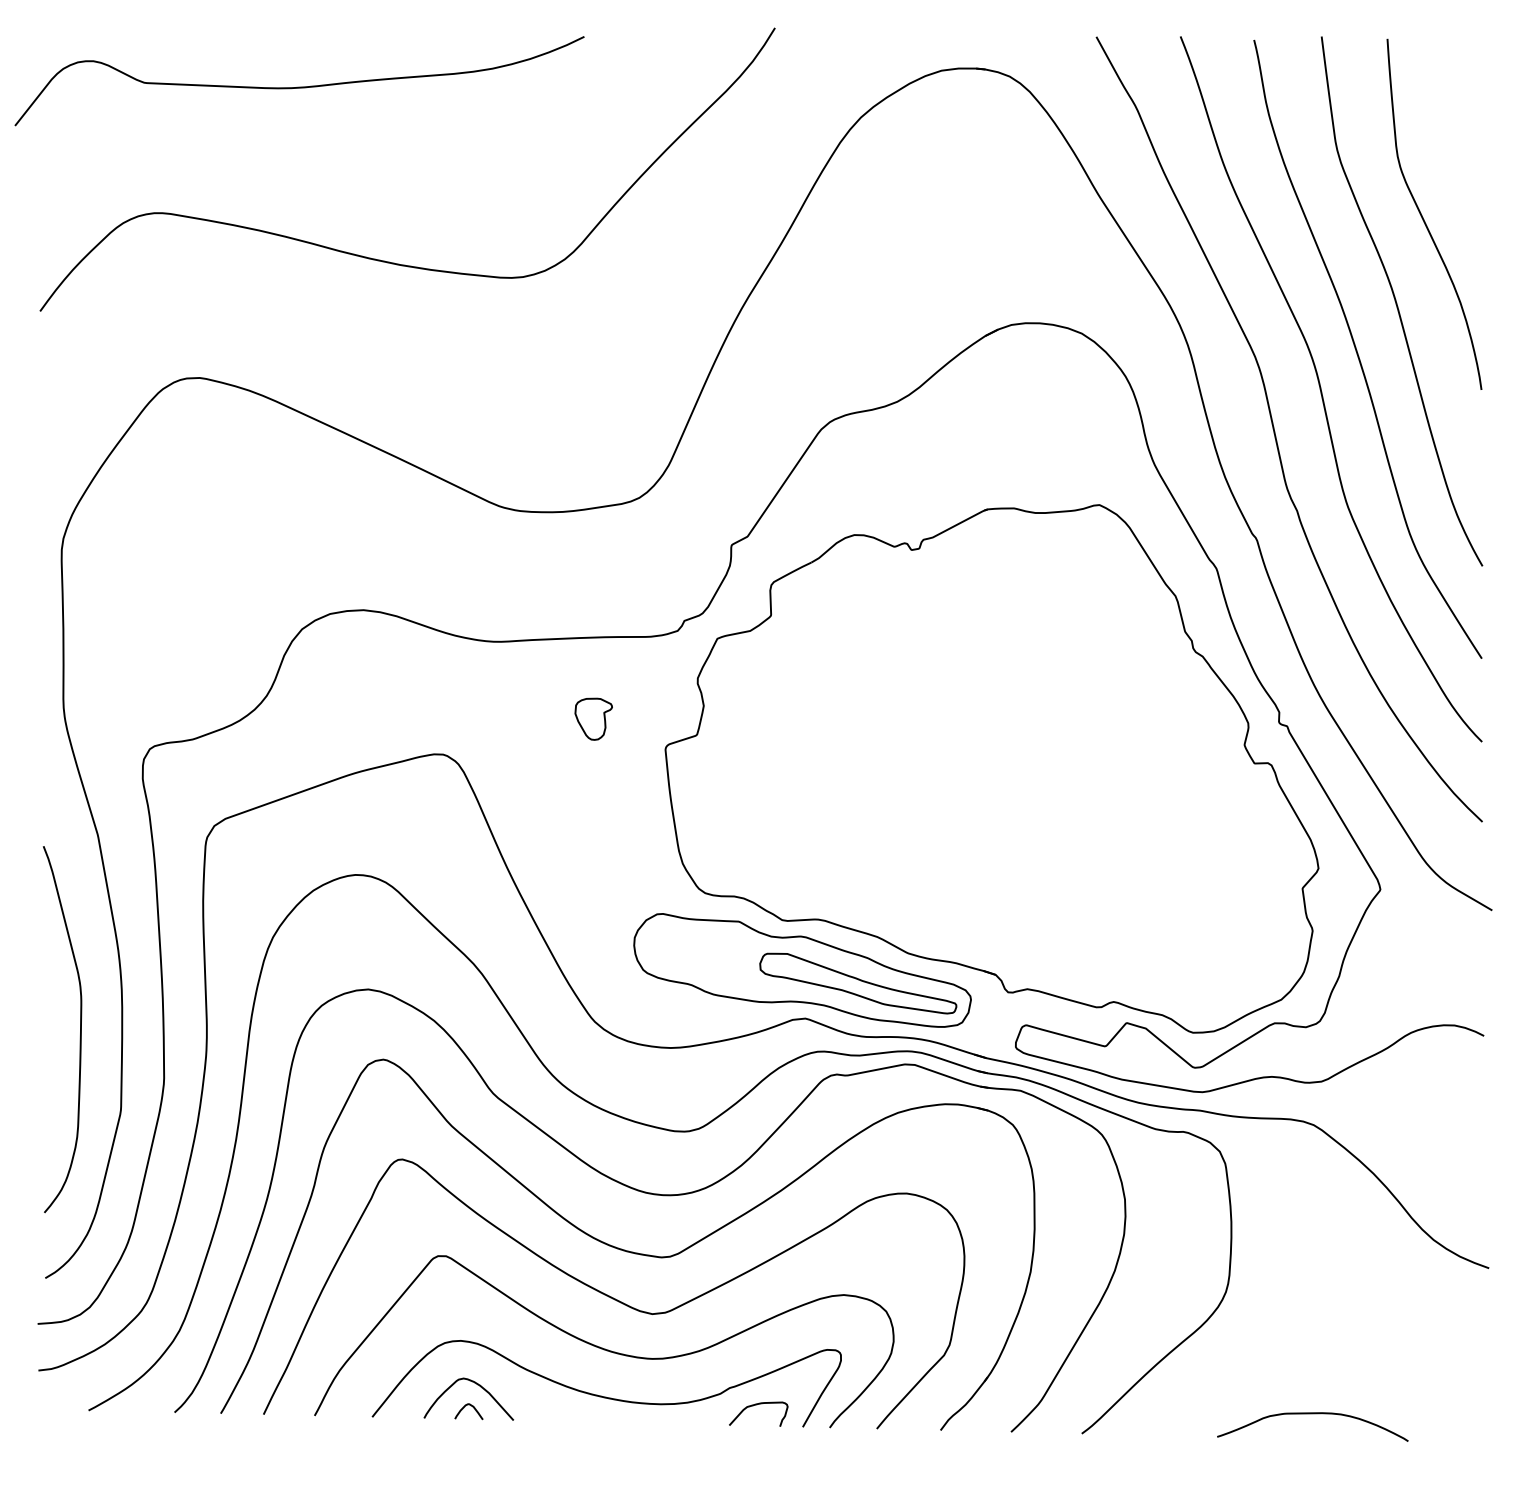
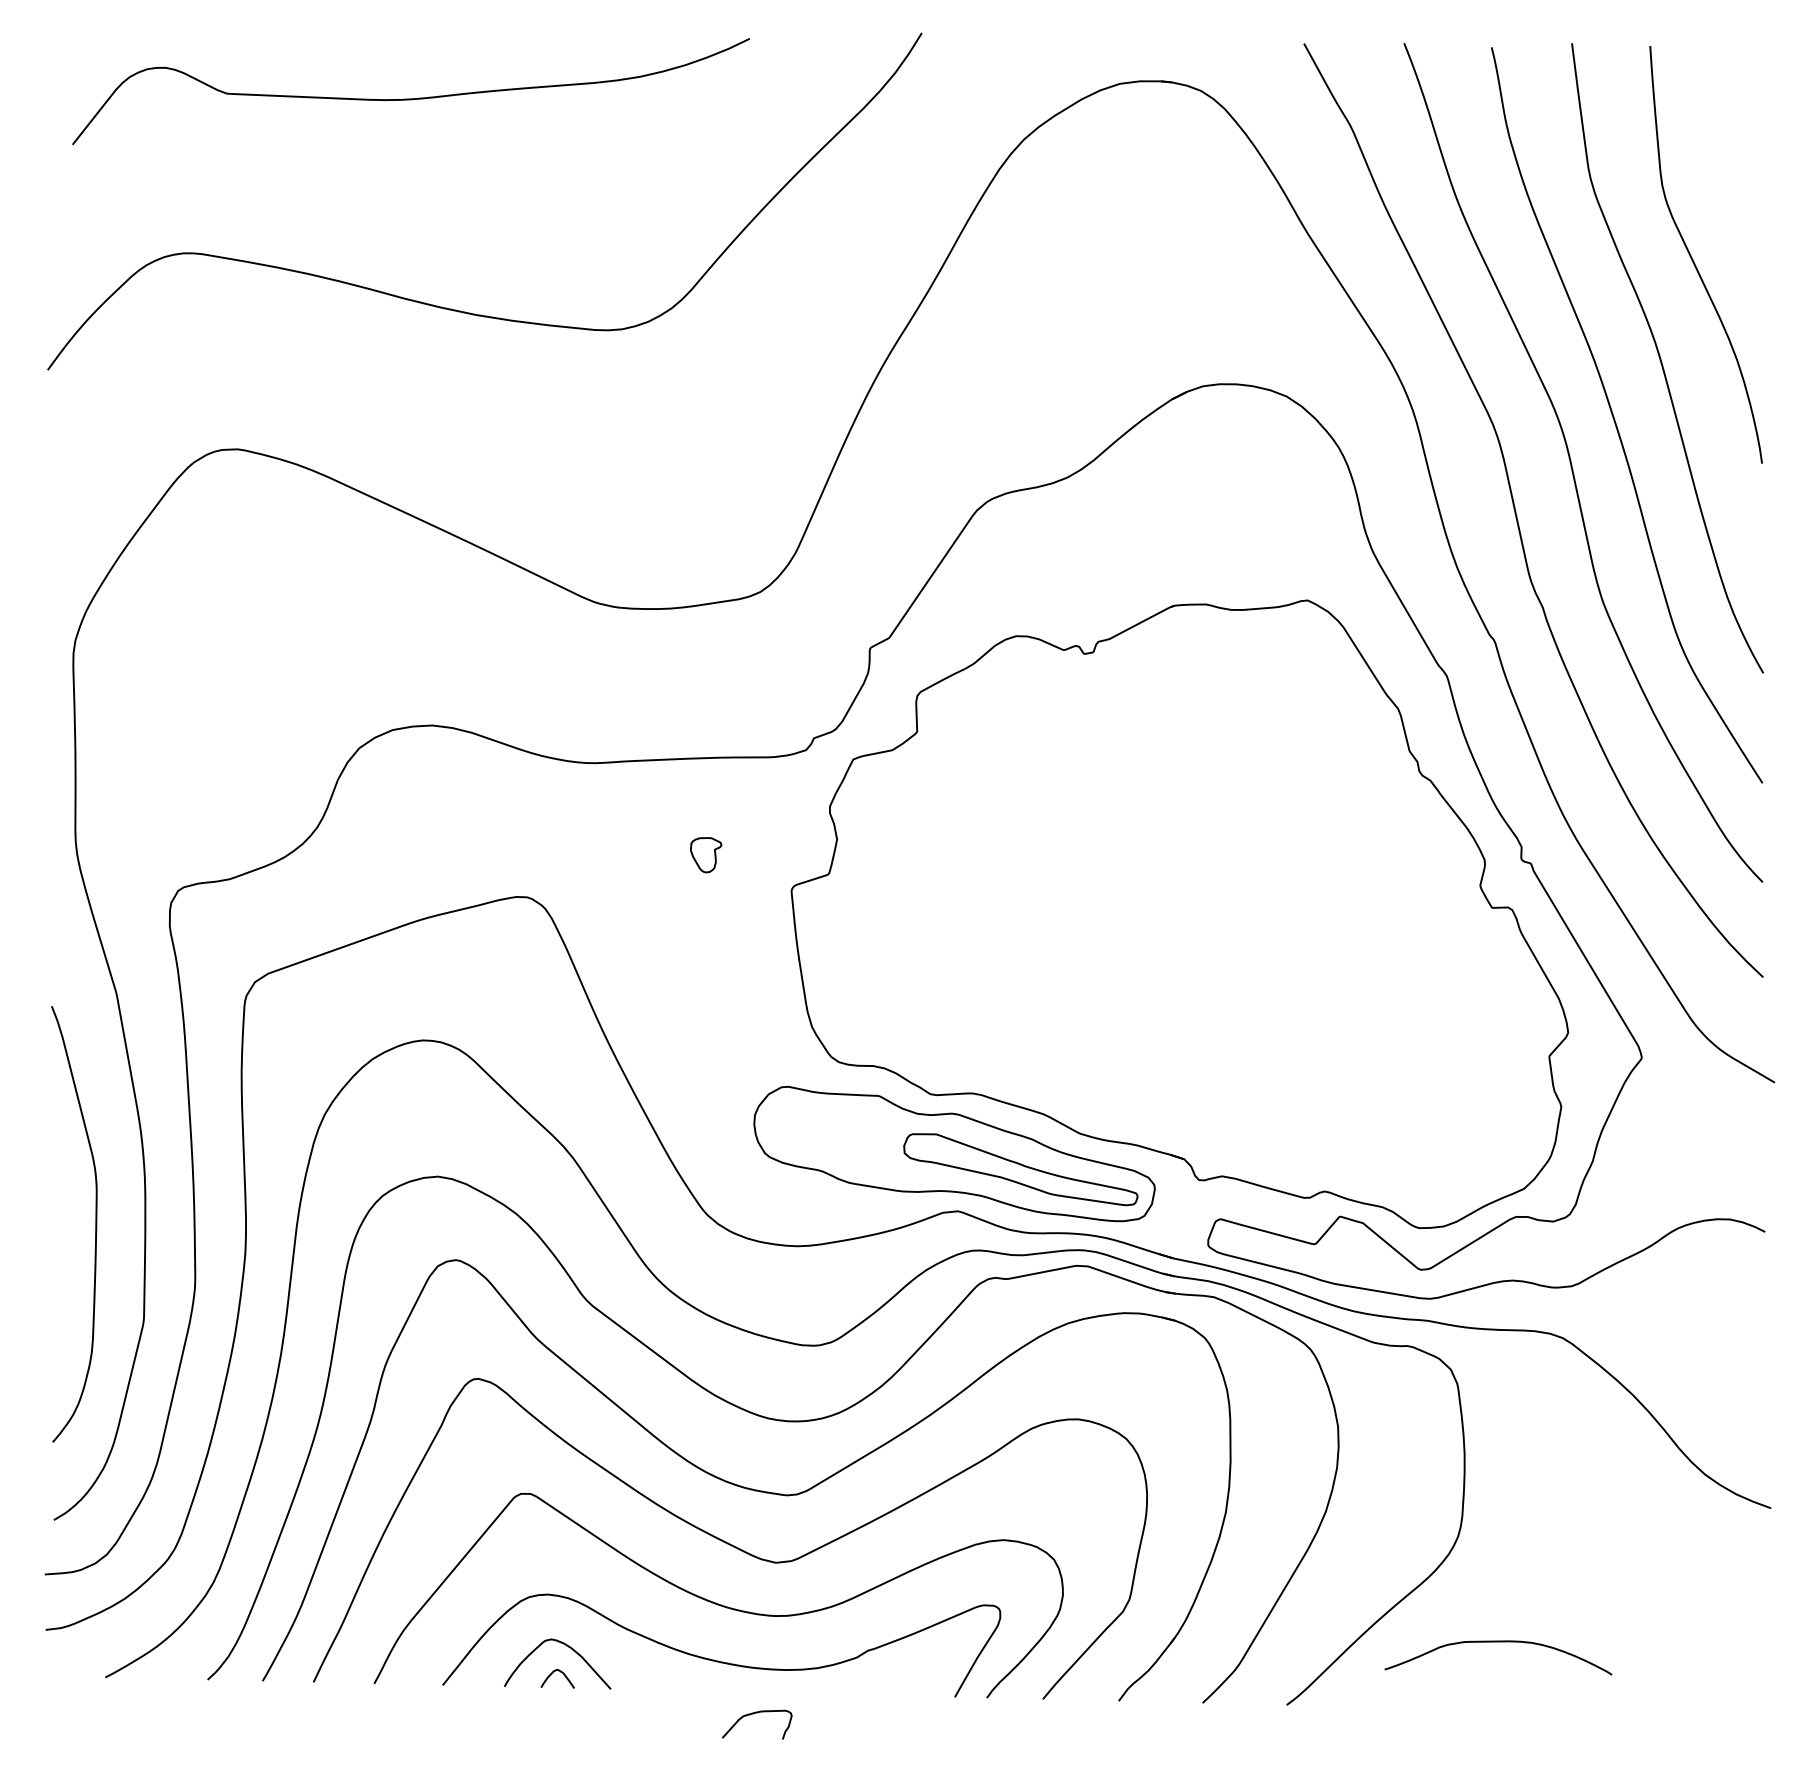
curve: (299, 86) -> (410, 97), moved
part: (593, 718) -> (705, 854), size x0.7
curve: (756, 1405) -> (754, 1714), moved
curve: (1312, 1414) -> (1498, 1642), moved

